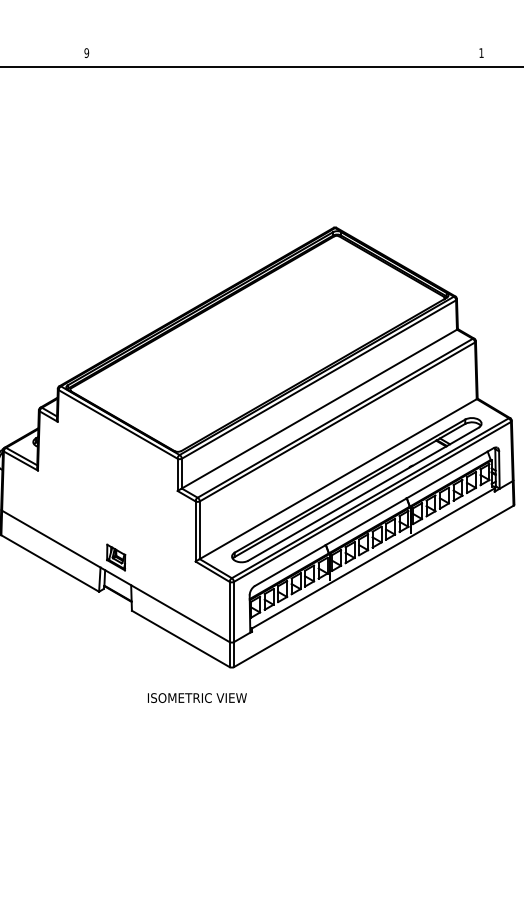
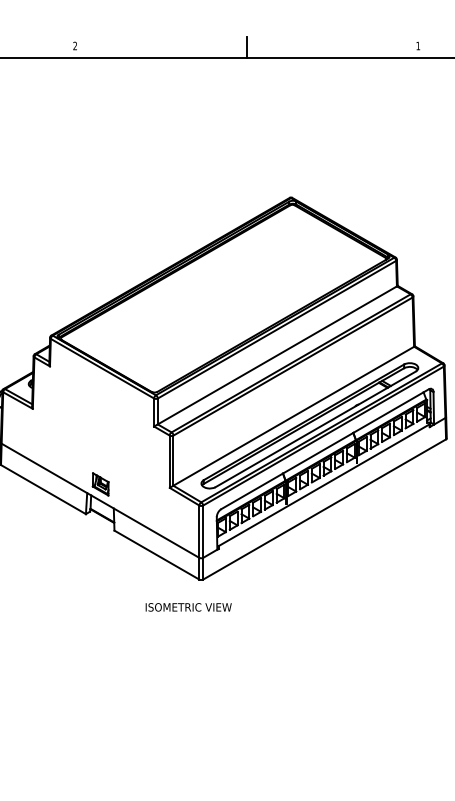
text: (86, 53) -> (74, 46), 9 -> 2
line: (284, 54) -> (247, 47), added
text: (197, 697) -> (188, 606), moved

